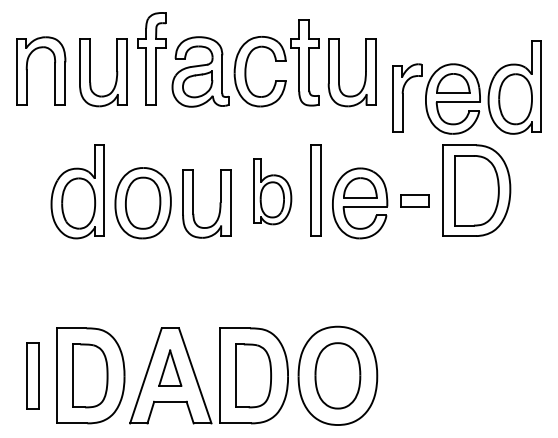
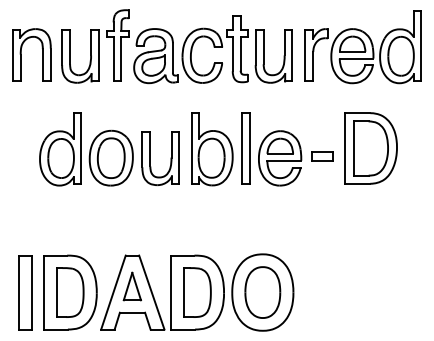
part: (466, 87) -> (362, 47), moved
part: (272, 191) -> (211, 149), size x1.43
part: (32, 375) -> (25, 292), size x1.43

